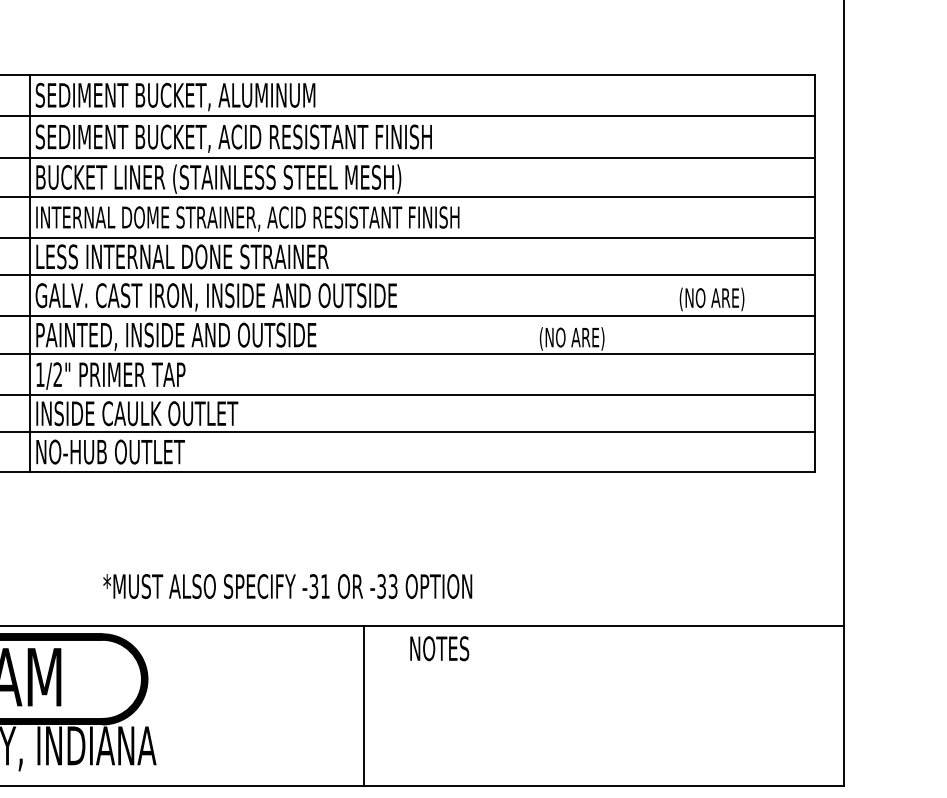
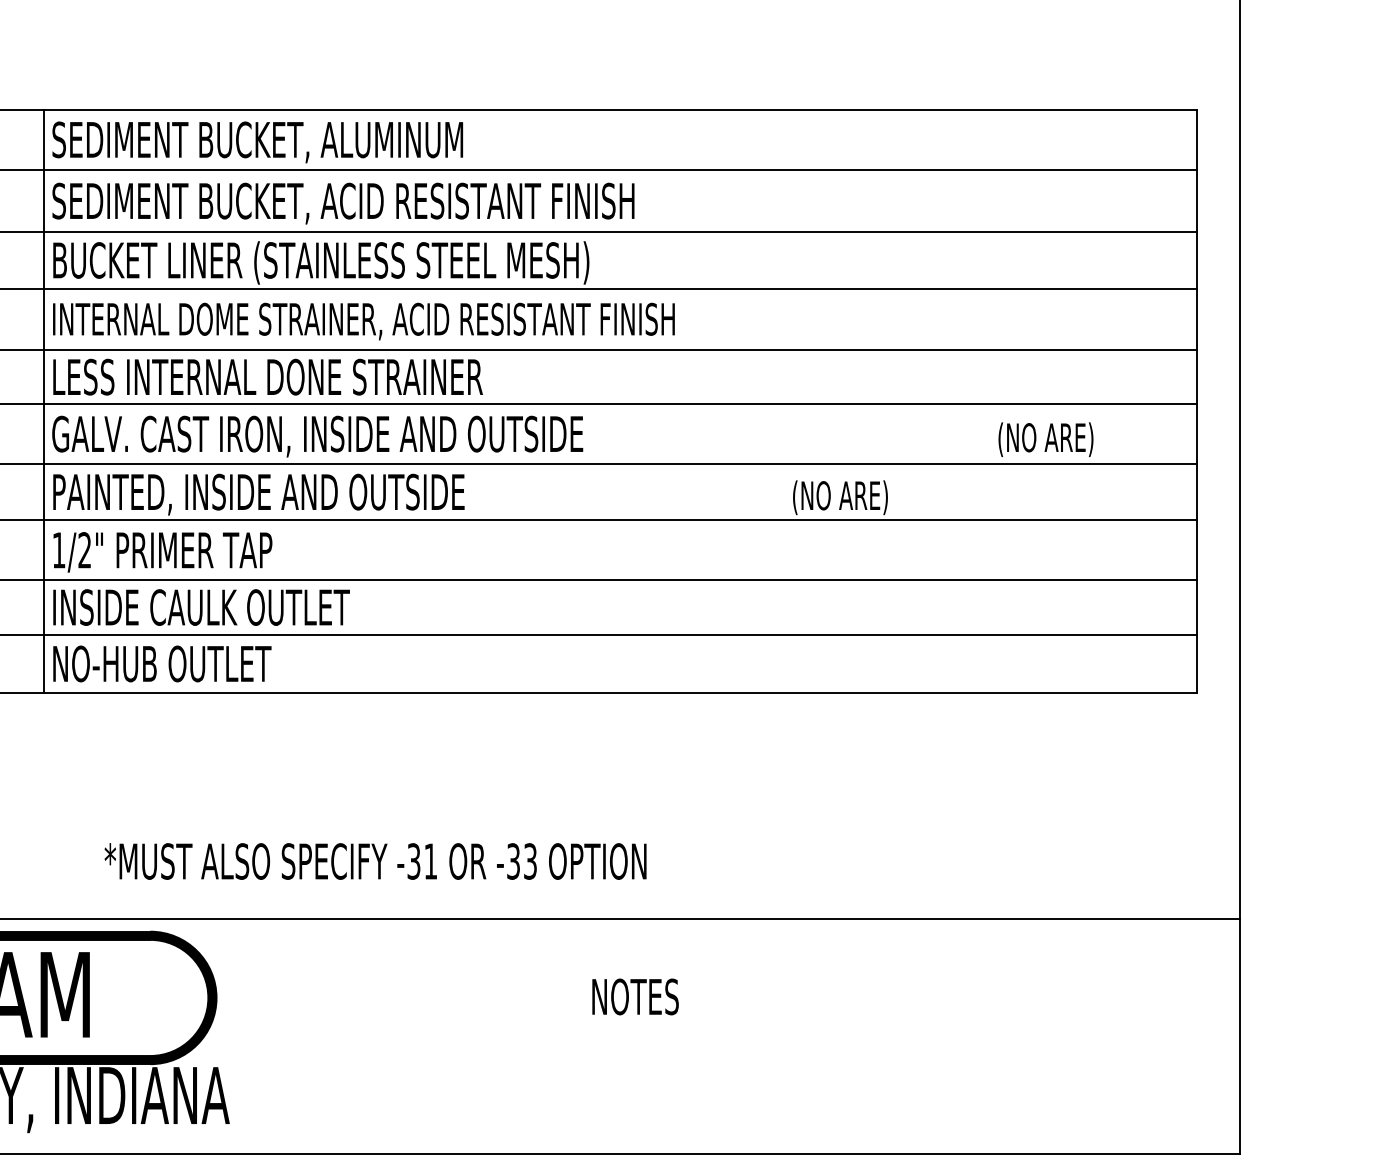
text: (287, 586) -> (375, 861), moved
text: (439, 648) -> (635, 996), moved
line: (364, 705) -> (535, 1036), removed

